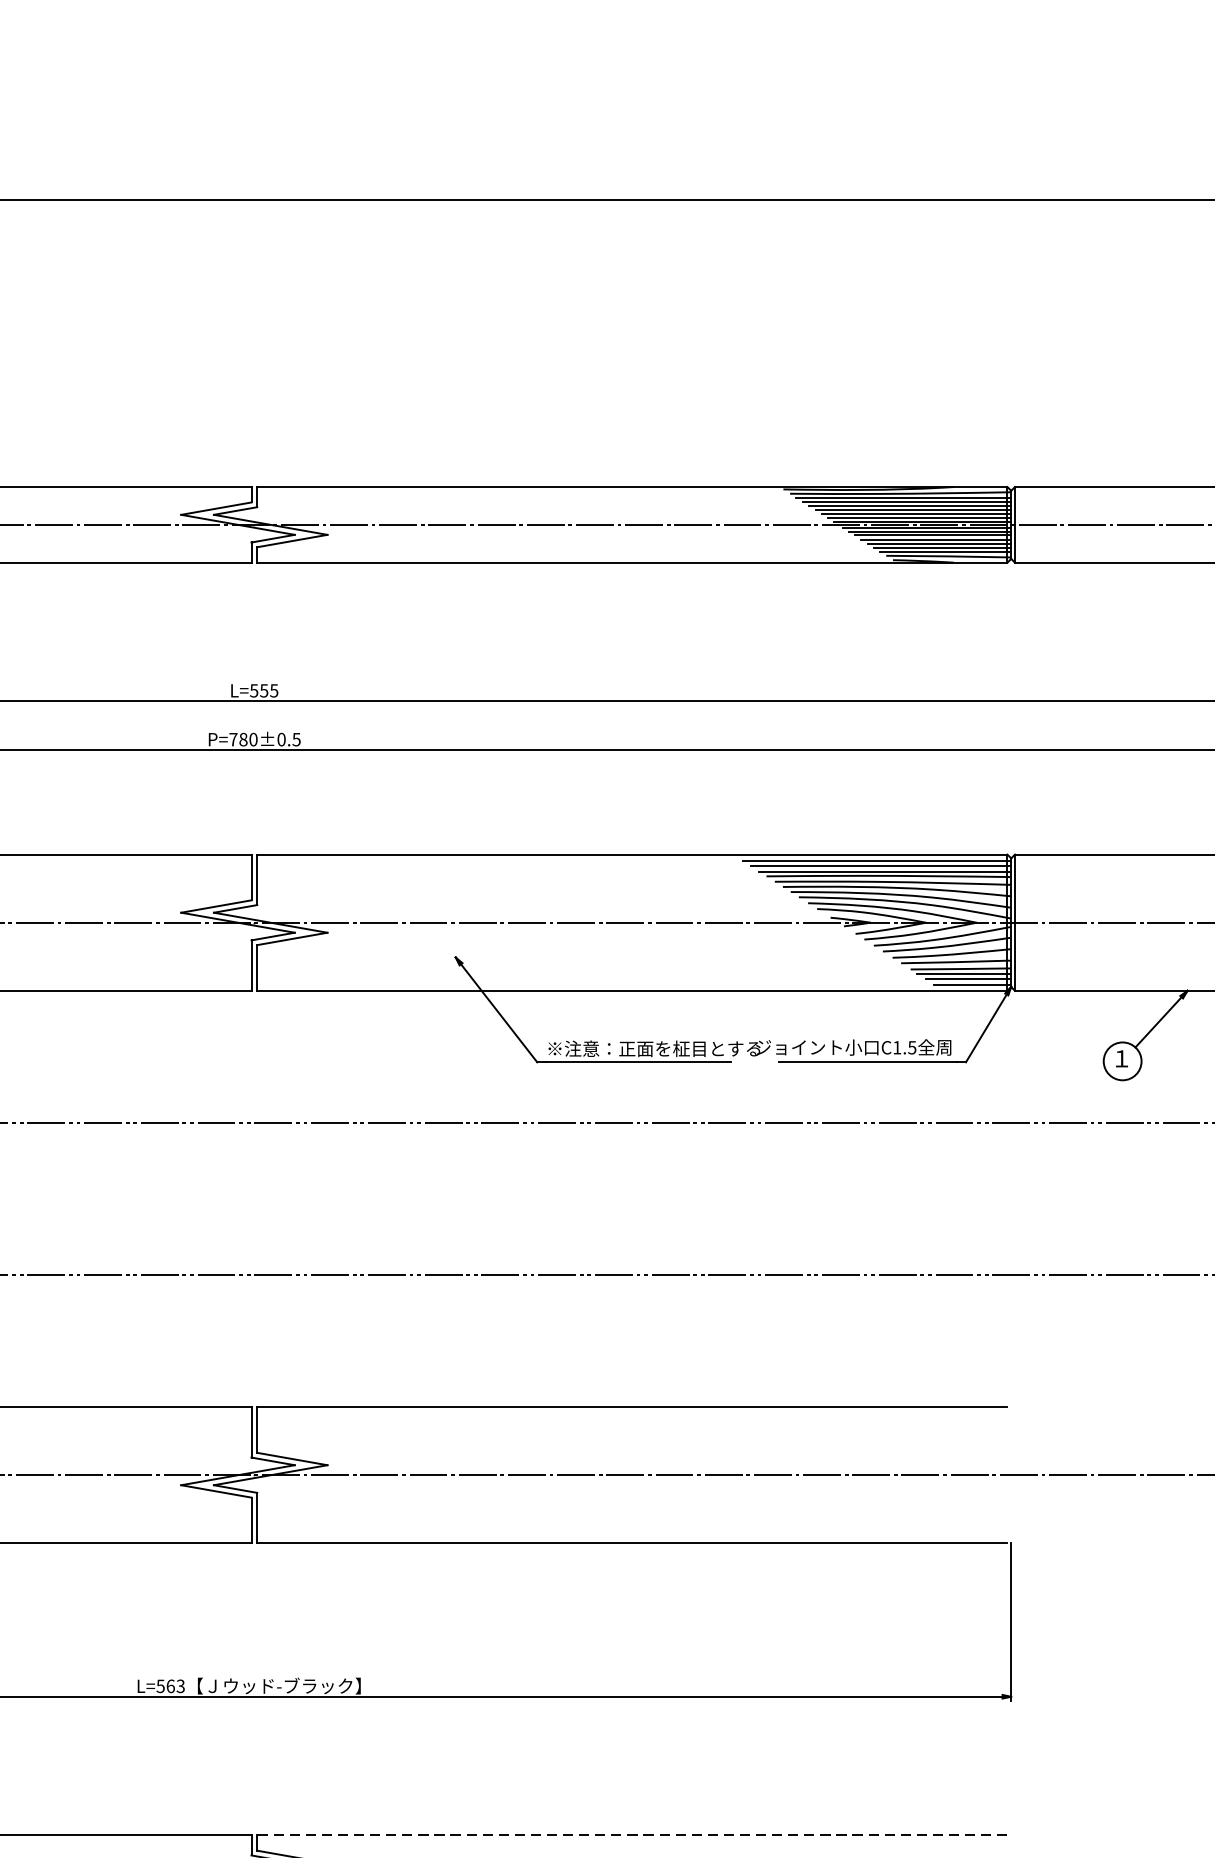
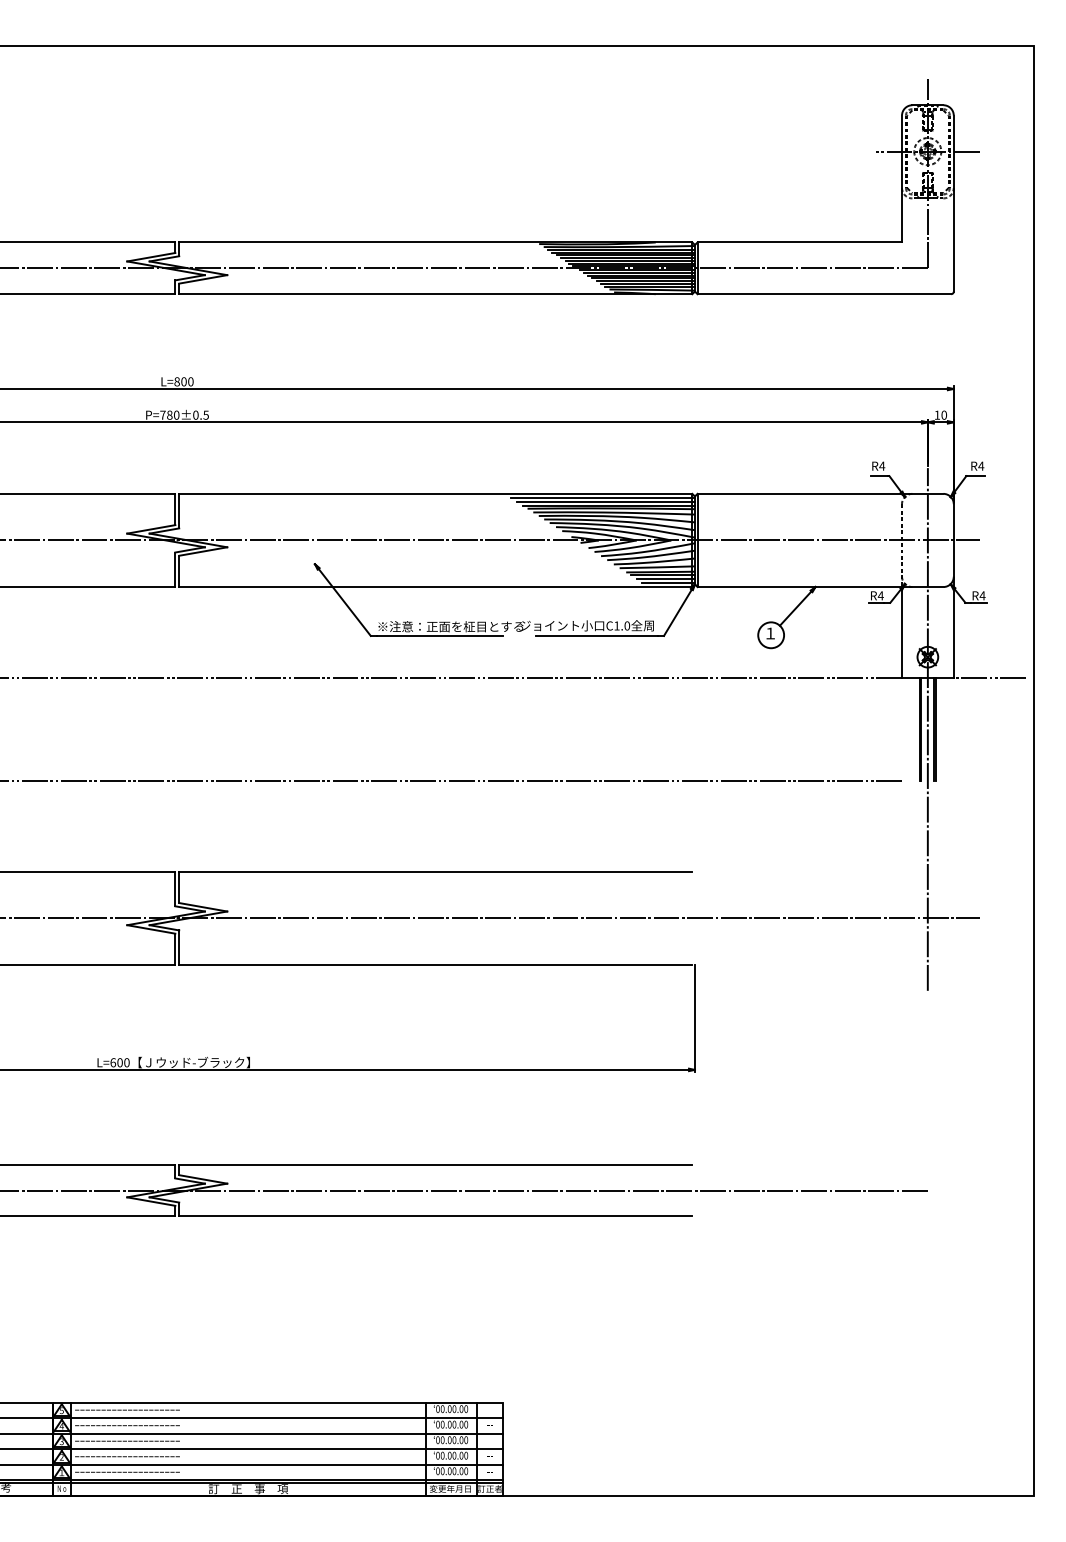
text: (263, 690) -> (183, 381), L=555 -> L=800
text: (912, 1047) -> (627, 625), C1.5 -> C1.0
text: (169, 1685) -> (119, 1062), L=563 -> L=600
line: (631, 1835) -> (435, 1164), dashed -> solid

